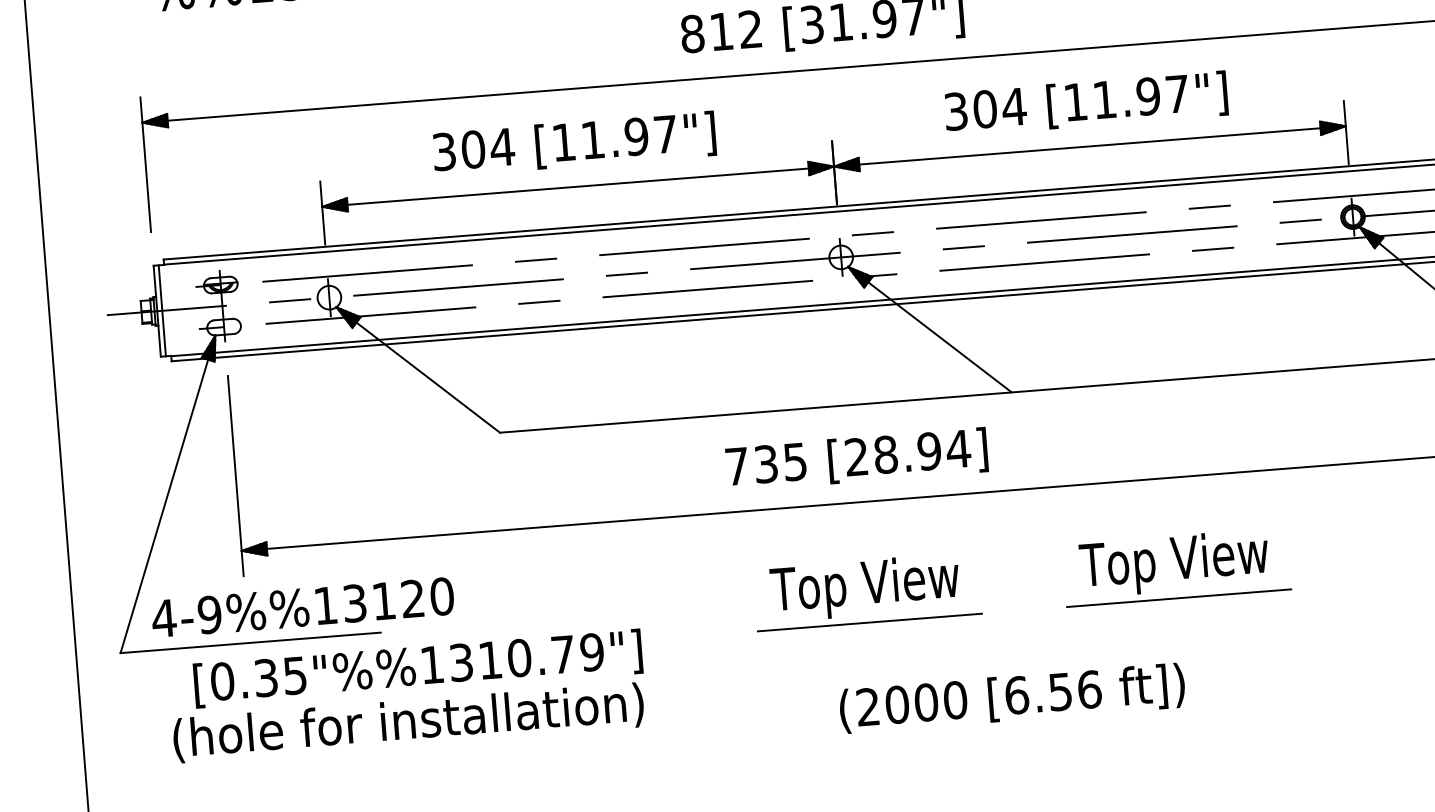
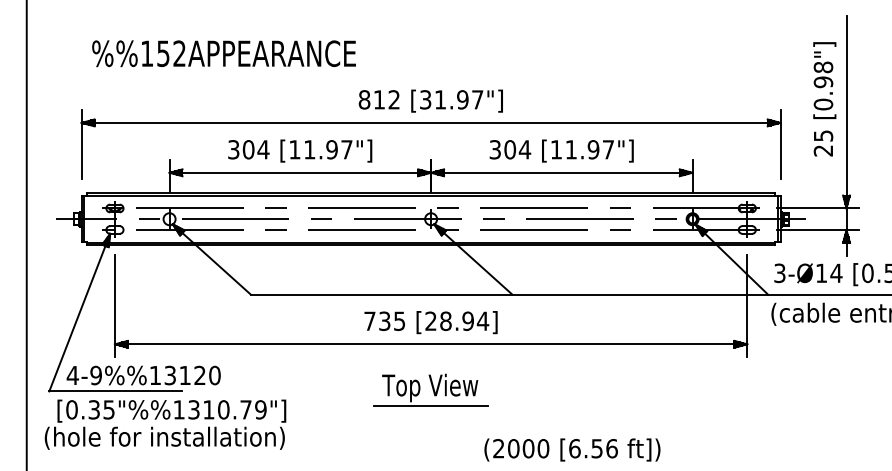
part: (1175, 566) -> (588, 389), removed
text: (407, 695) -> (165, 424), moved
text: (1012, 697) -> (572, 449), moved

